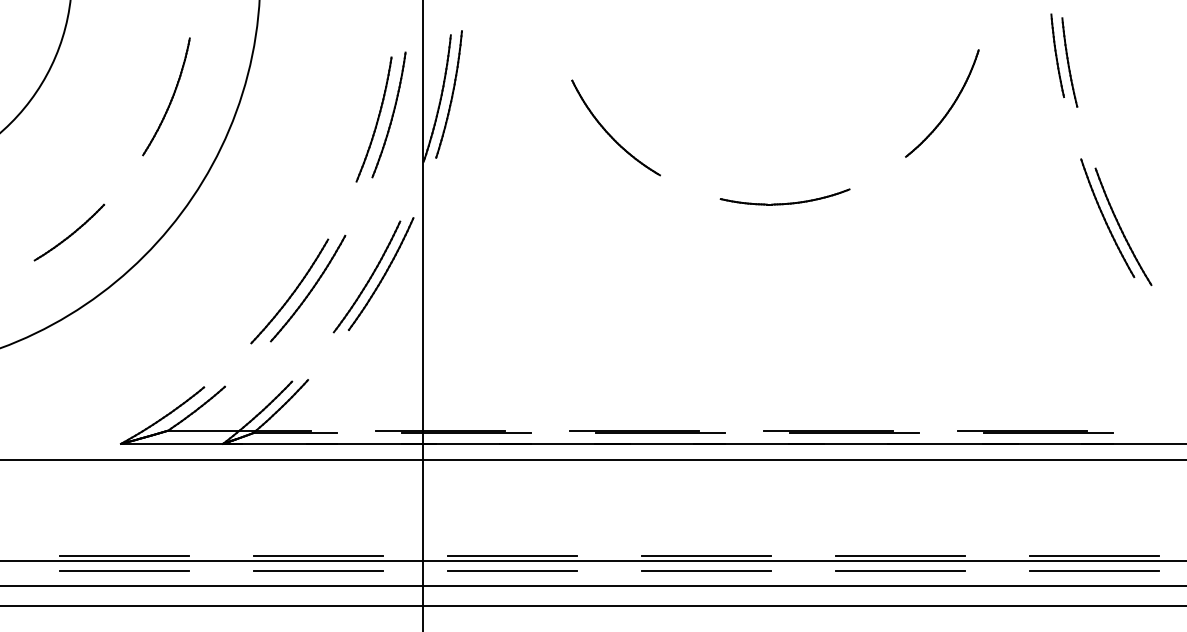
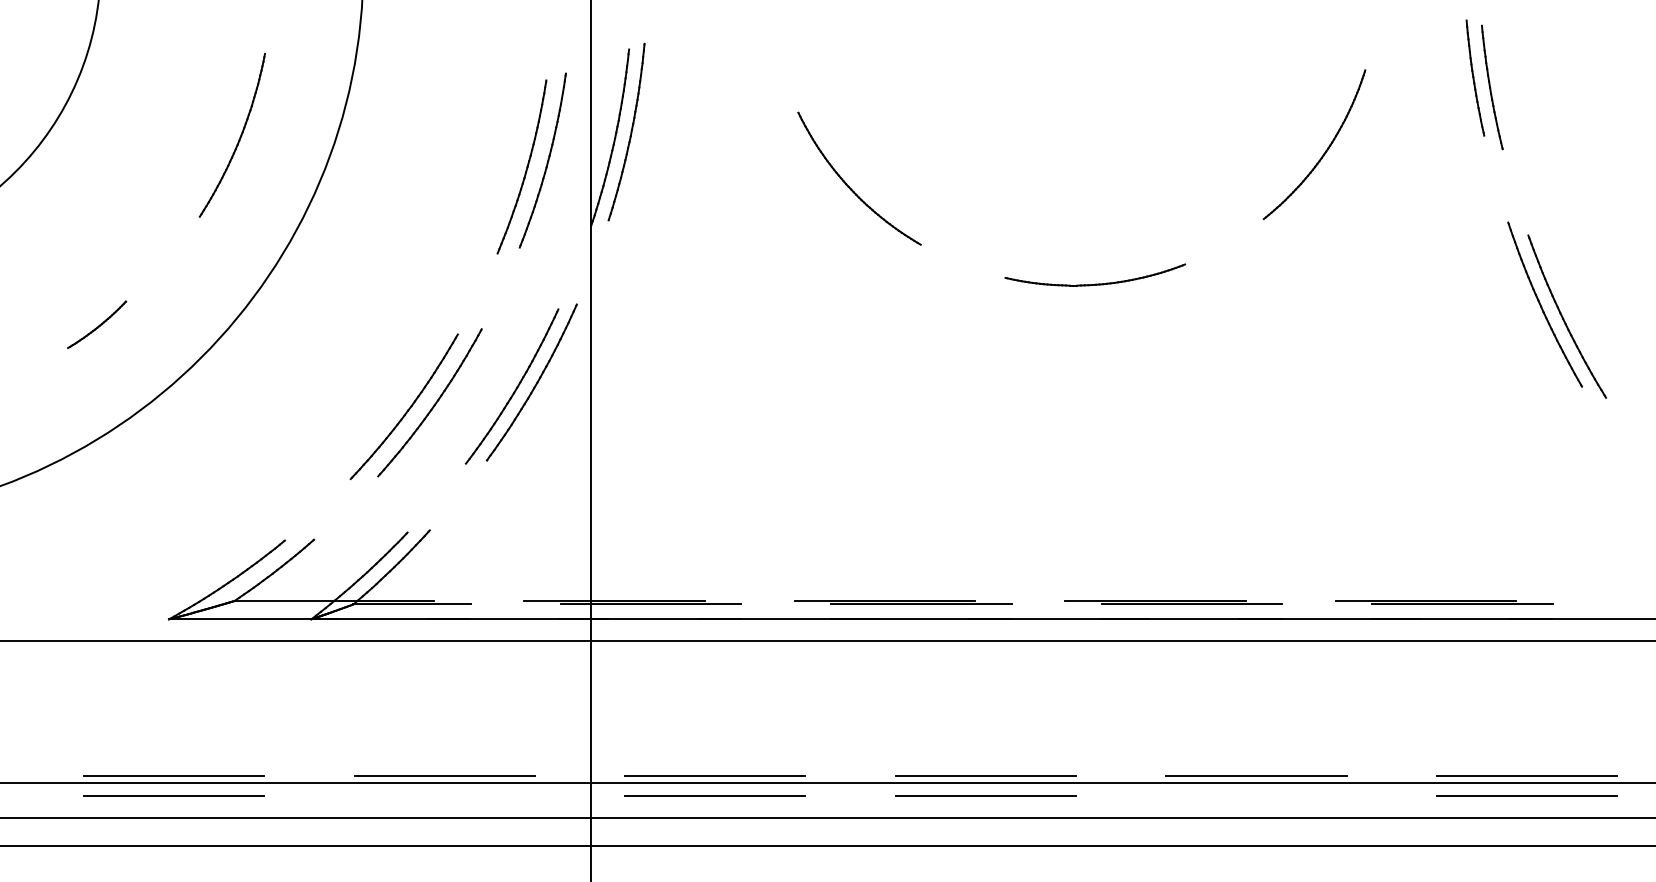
part: (69, 232) -> (96, 324), size x0.6
line: (318, 570) -> (444, 796), removed
line: (900, 570) -> (1256, 796), removed

